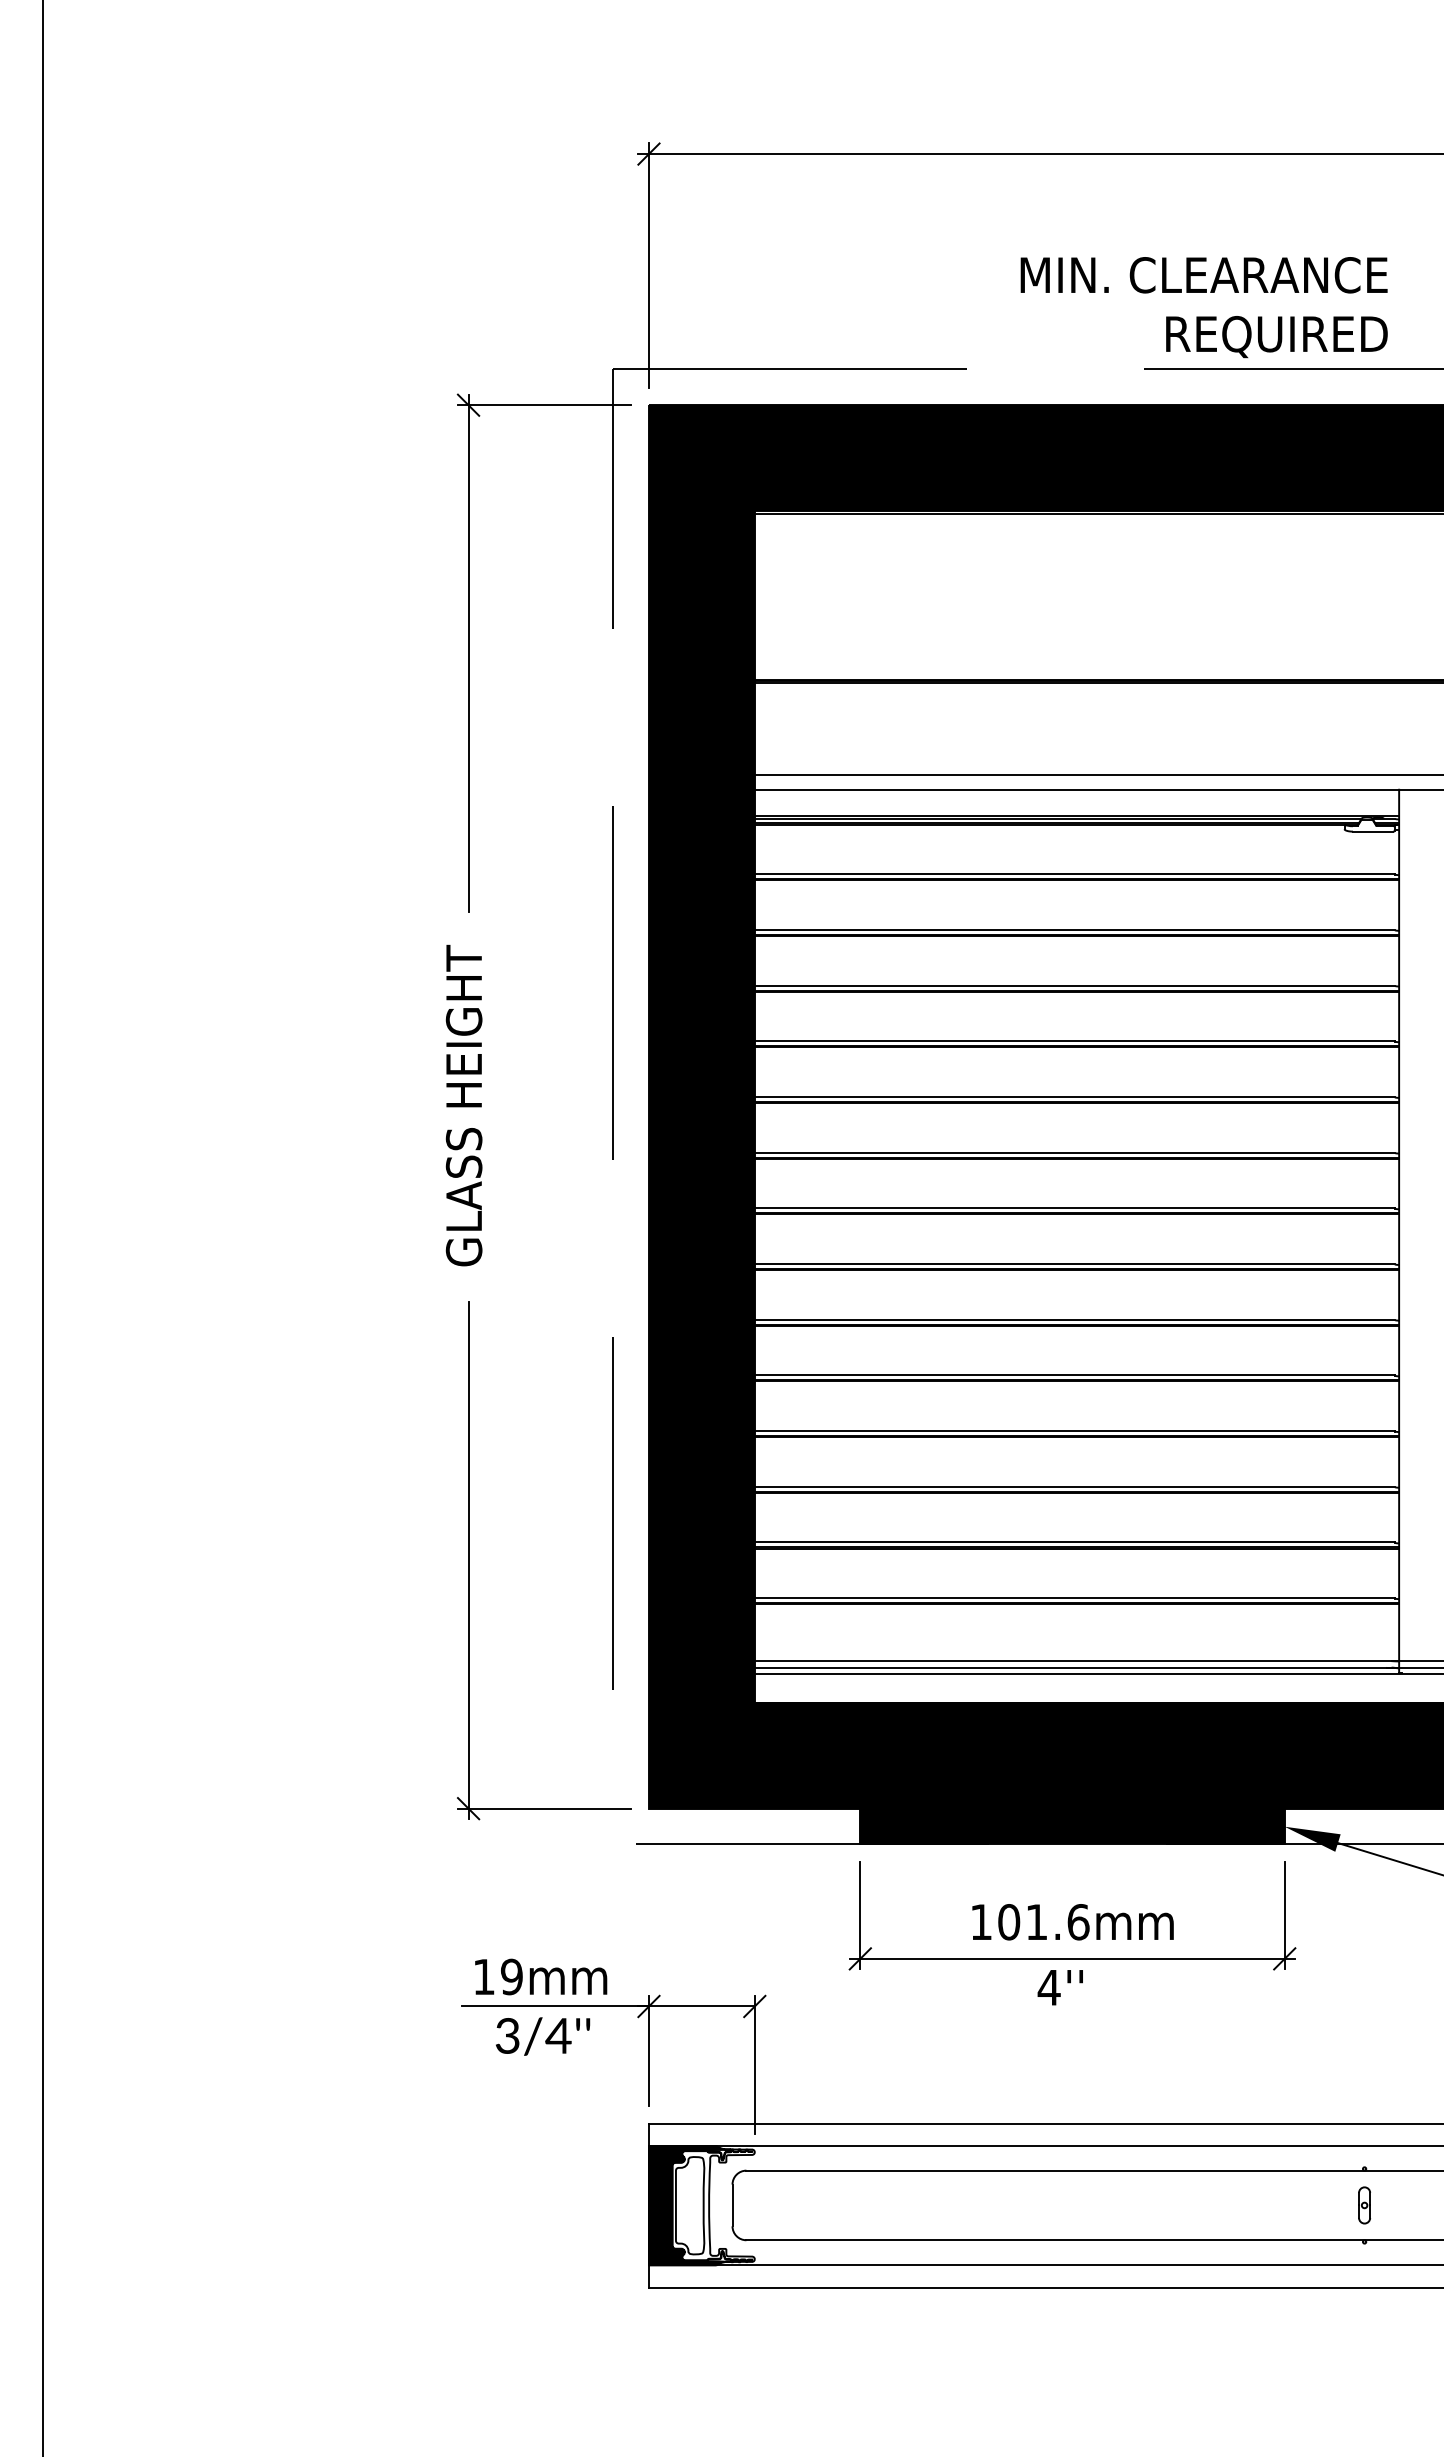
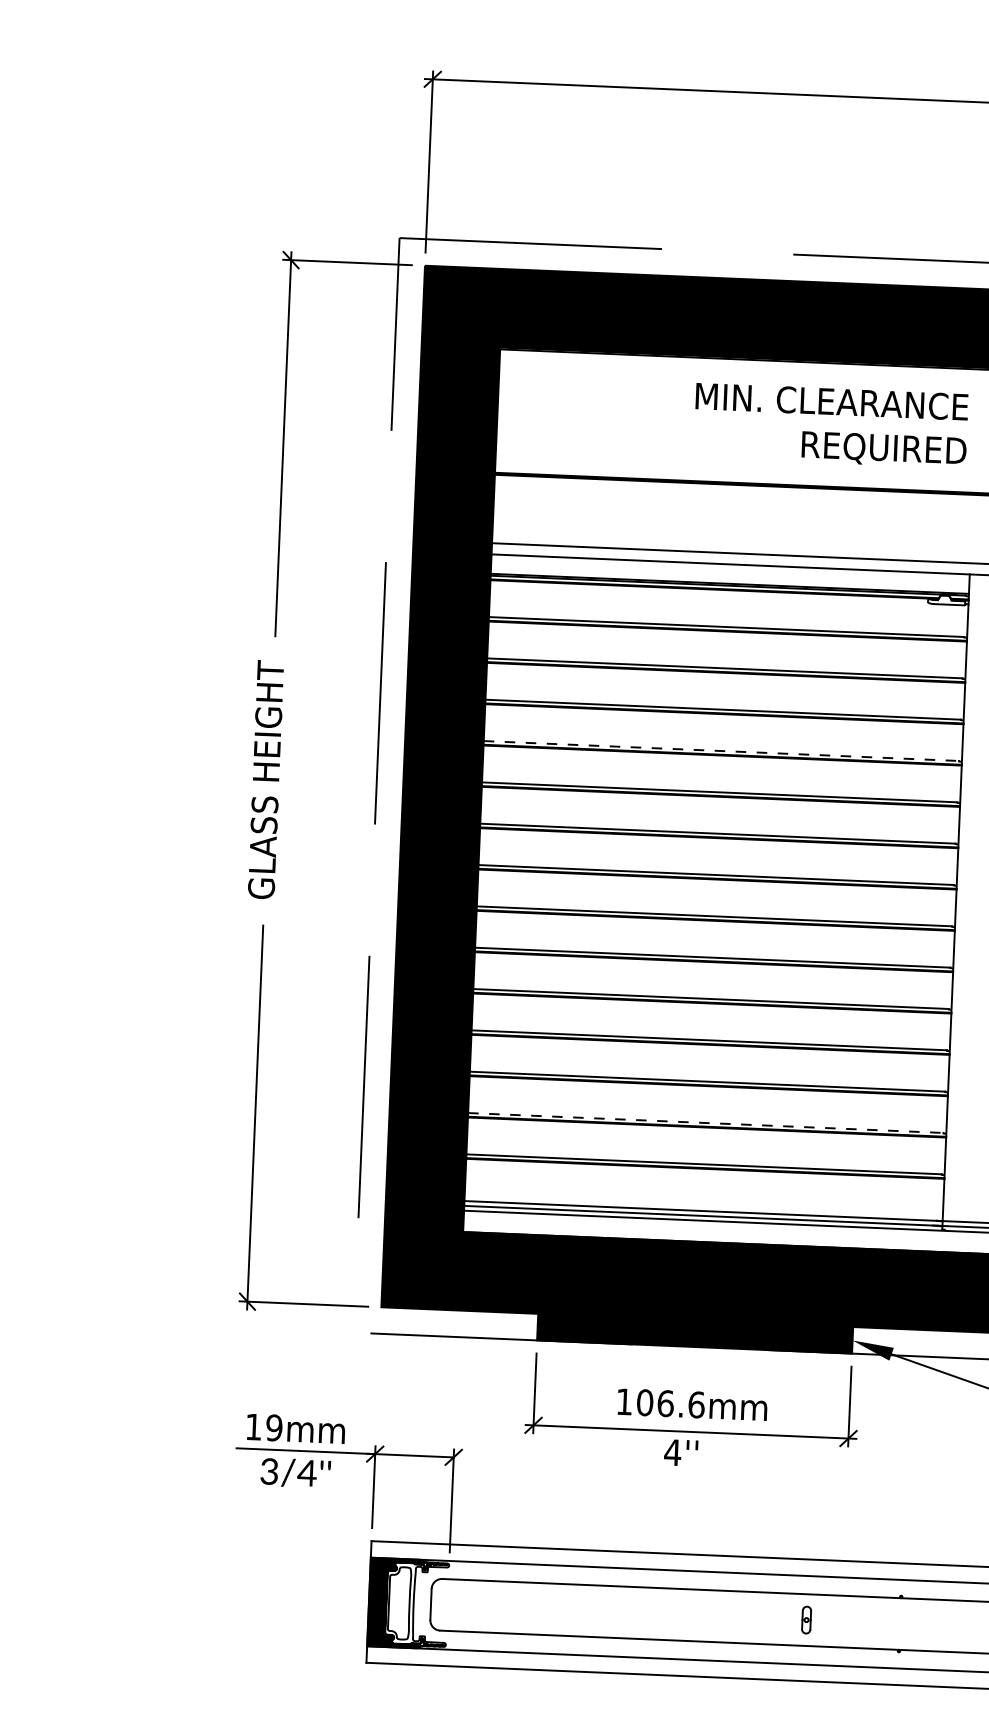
text: (1203, 307) -> (830, 425), moved
line: (1075, 1041) -> (721, 751), solid -> dashed
line: (1075, 1542) -> (706, 1123), solid -> dashed
text: (1037, 1922) -> (666, 1403), 101.6mm -> 106.6mm
part: (1364, 2205) -> (806, 1620), moved

